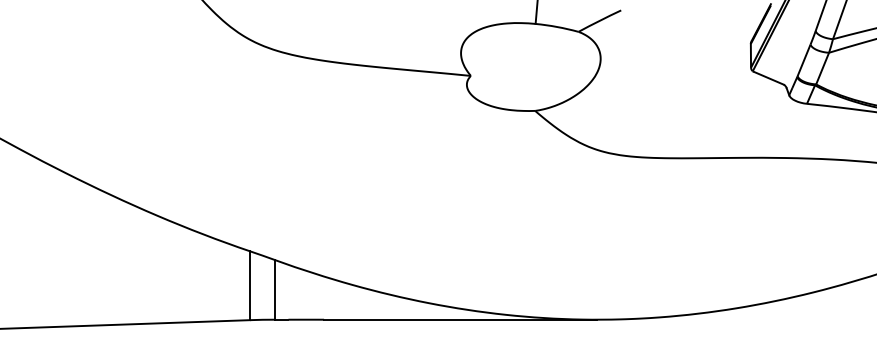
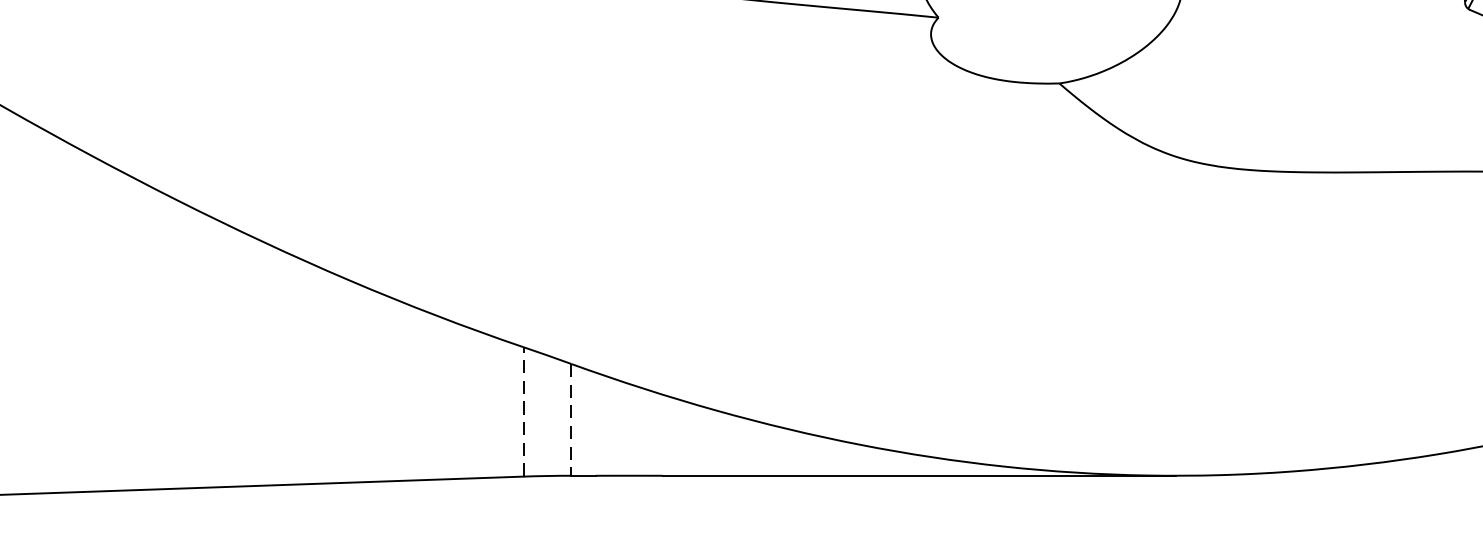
line: (250, 285) -> (524, 411), solid -> dashed
line: (275, 289) -> (571, 418), solid -> dashed

